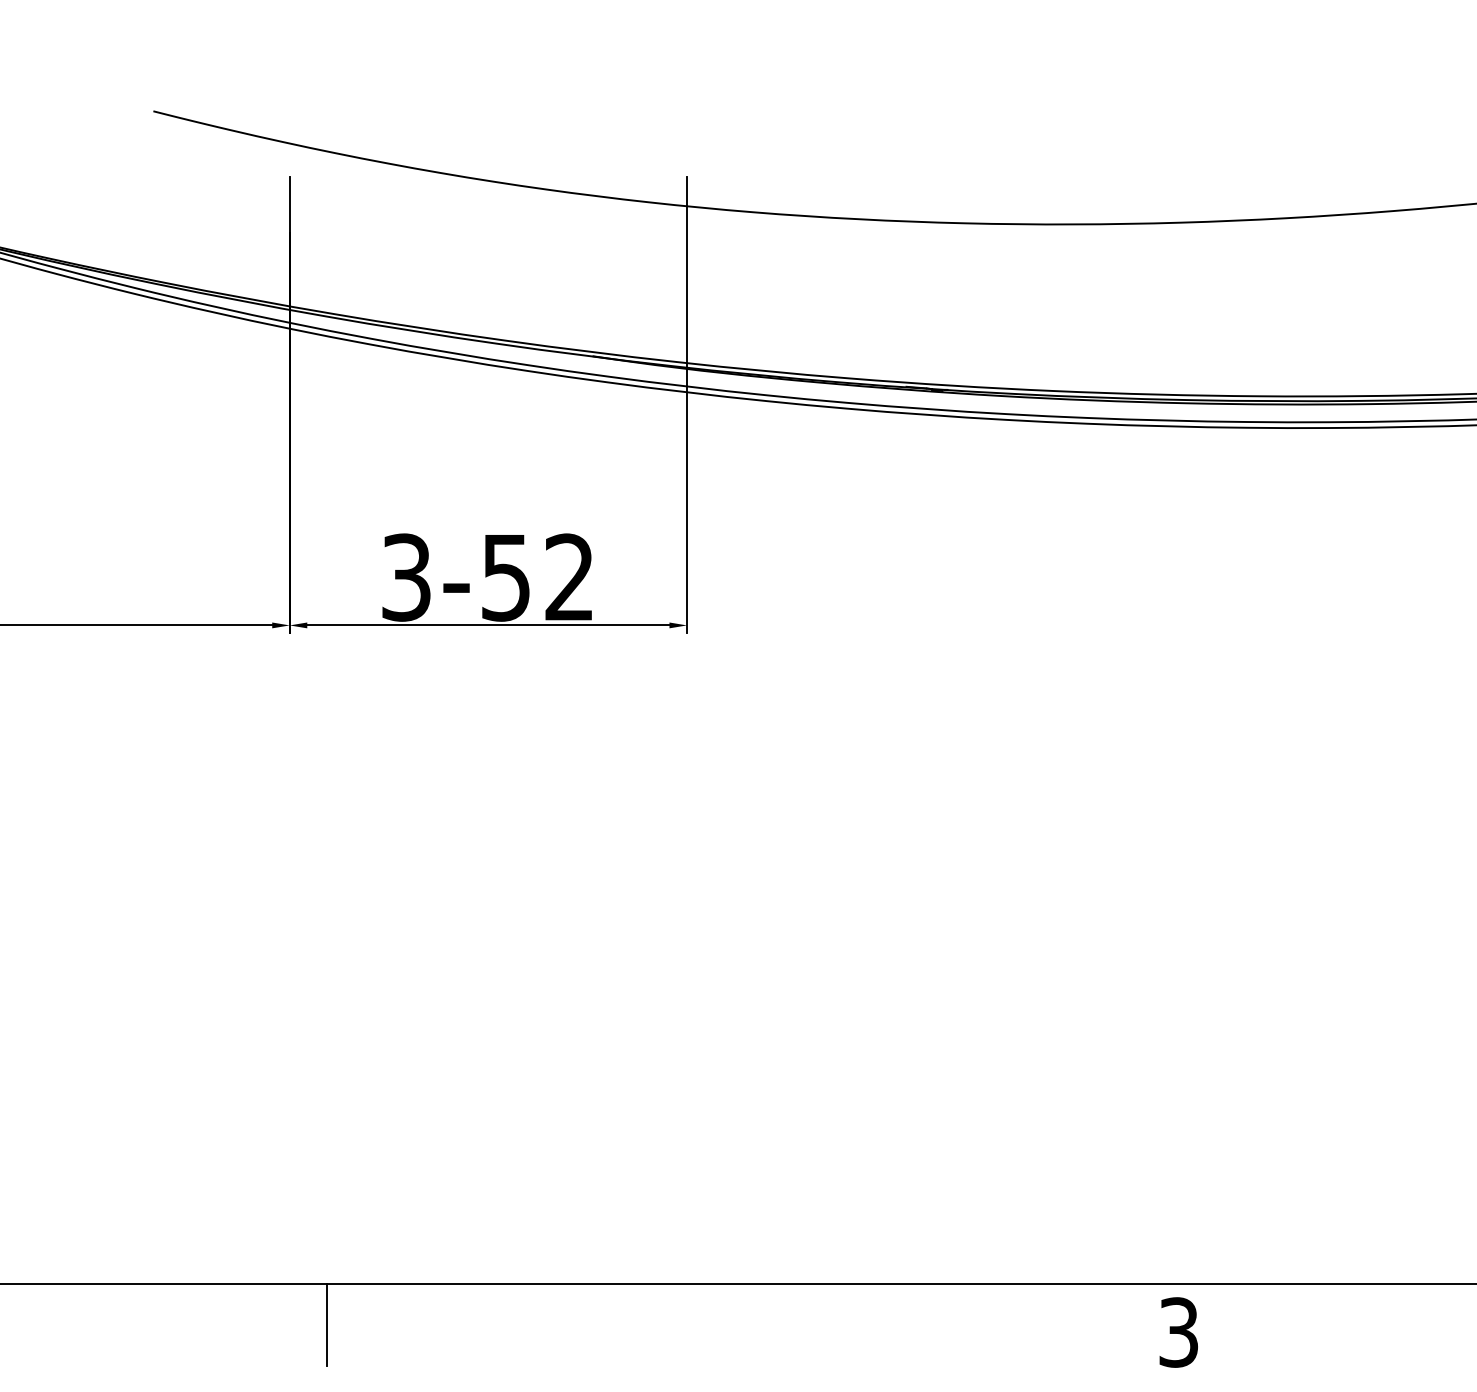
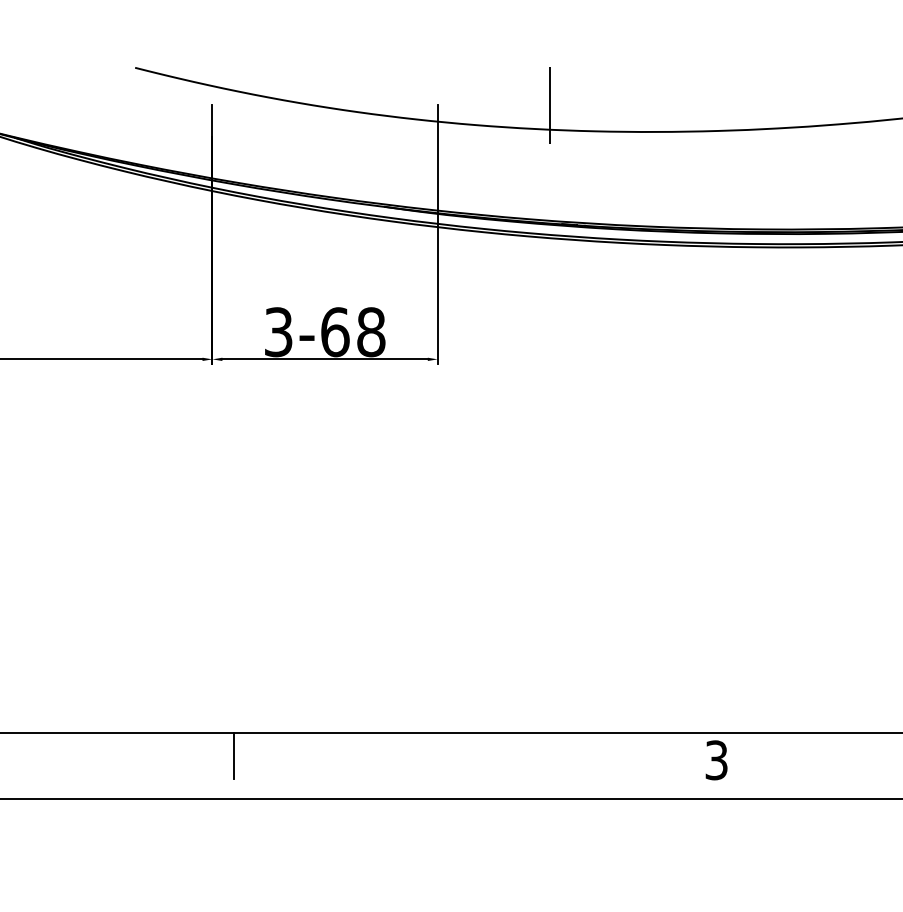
line: (885, 177) -> (550, 105), added
text: (538, 578) -> (353, 332), 3-52 -> 3-68

